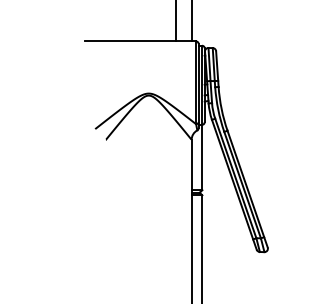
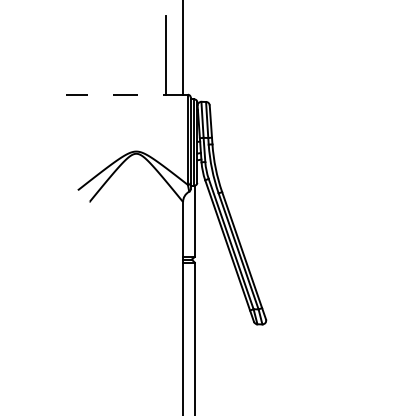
line: (140, 41) -> (127, 94), solid -> dashed

